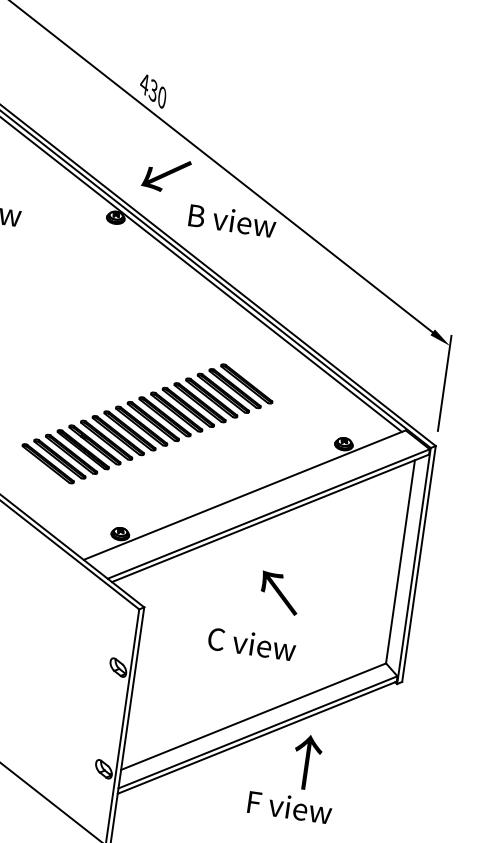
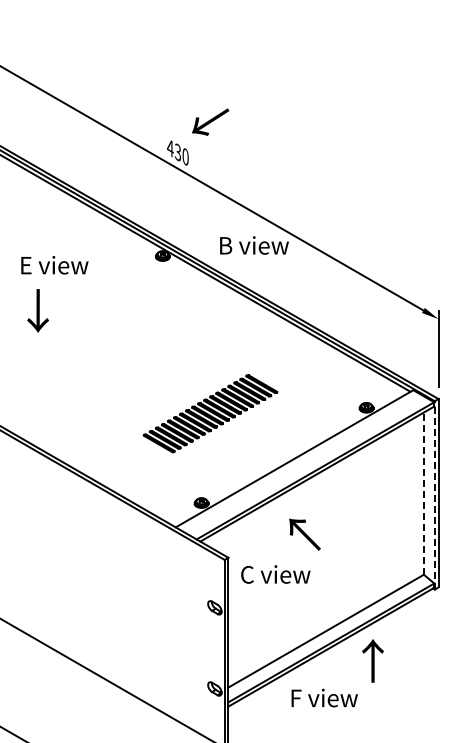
text: (166, 174) -> (210, 121), moved
part: (147, 423) -> (210, 413), size x0.7
line: (400, 561) -> (423, 493), solid -> dashed
line: (413, 564) -> (434, 494), solid -> dashed
text: (279, 592) -> (304, 534), moved
text: (251, 643) -> (275, 574), moved
text: (289, 806) -> (324, 697), moved

